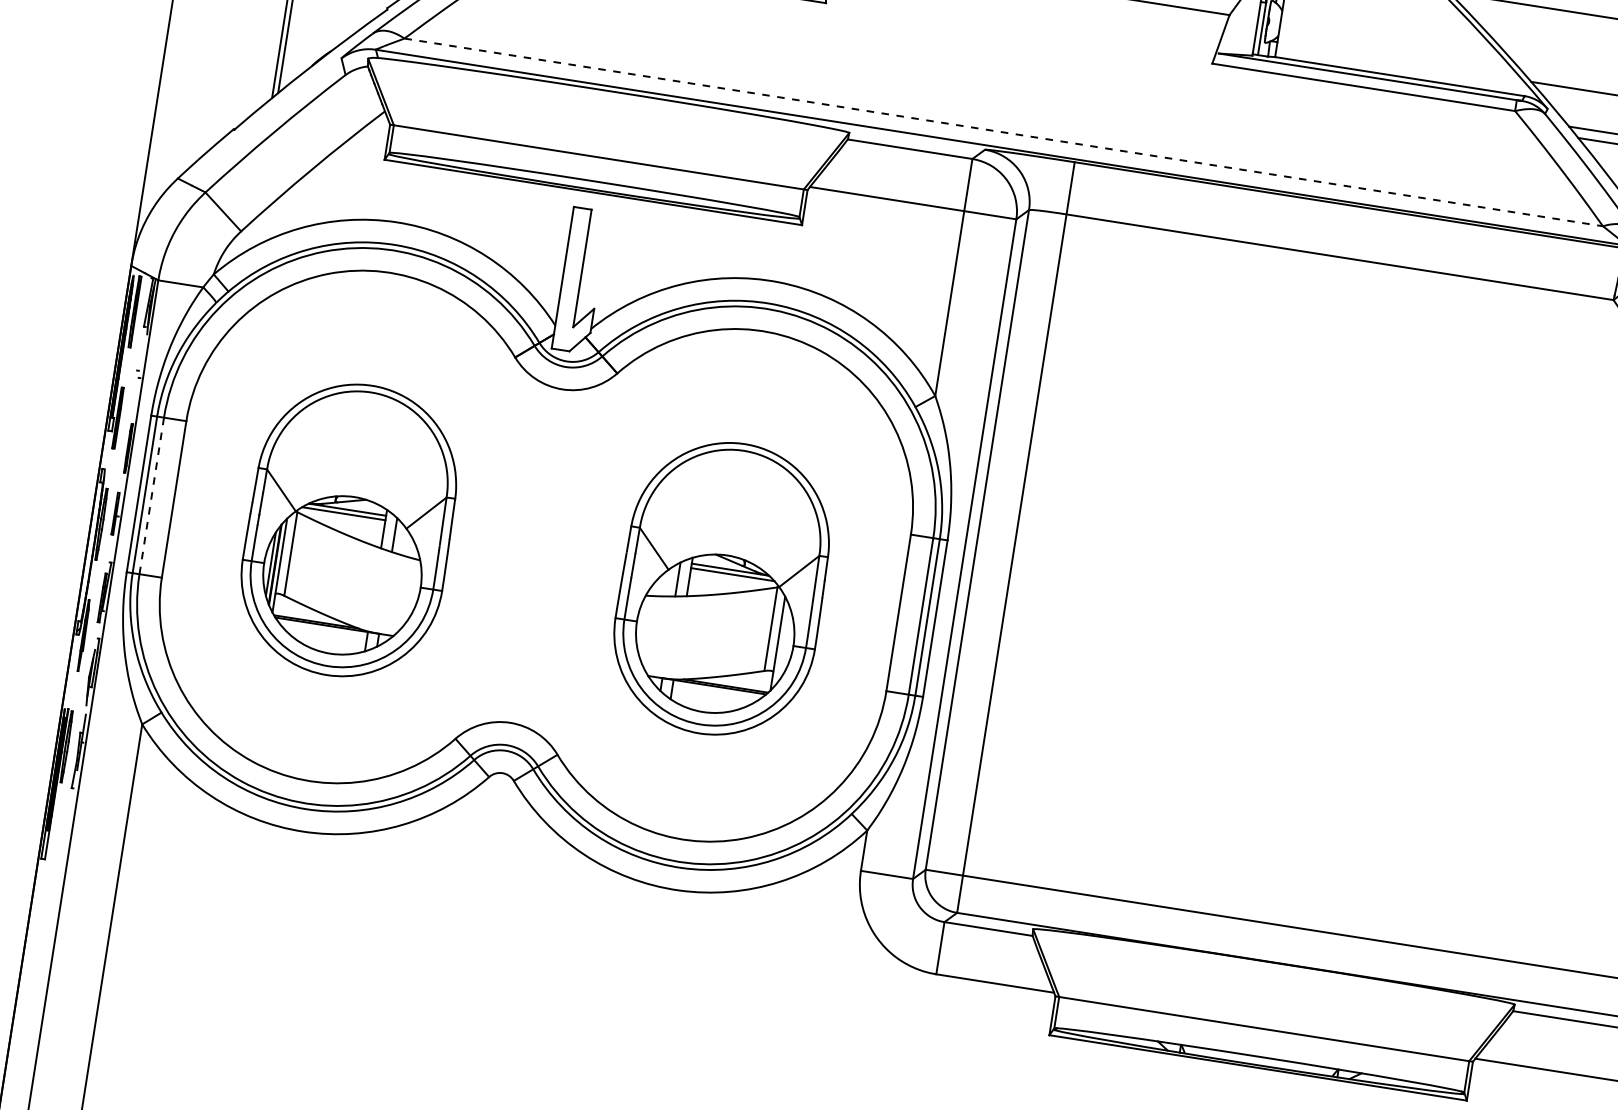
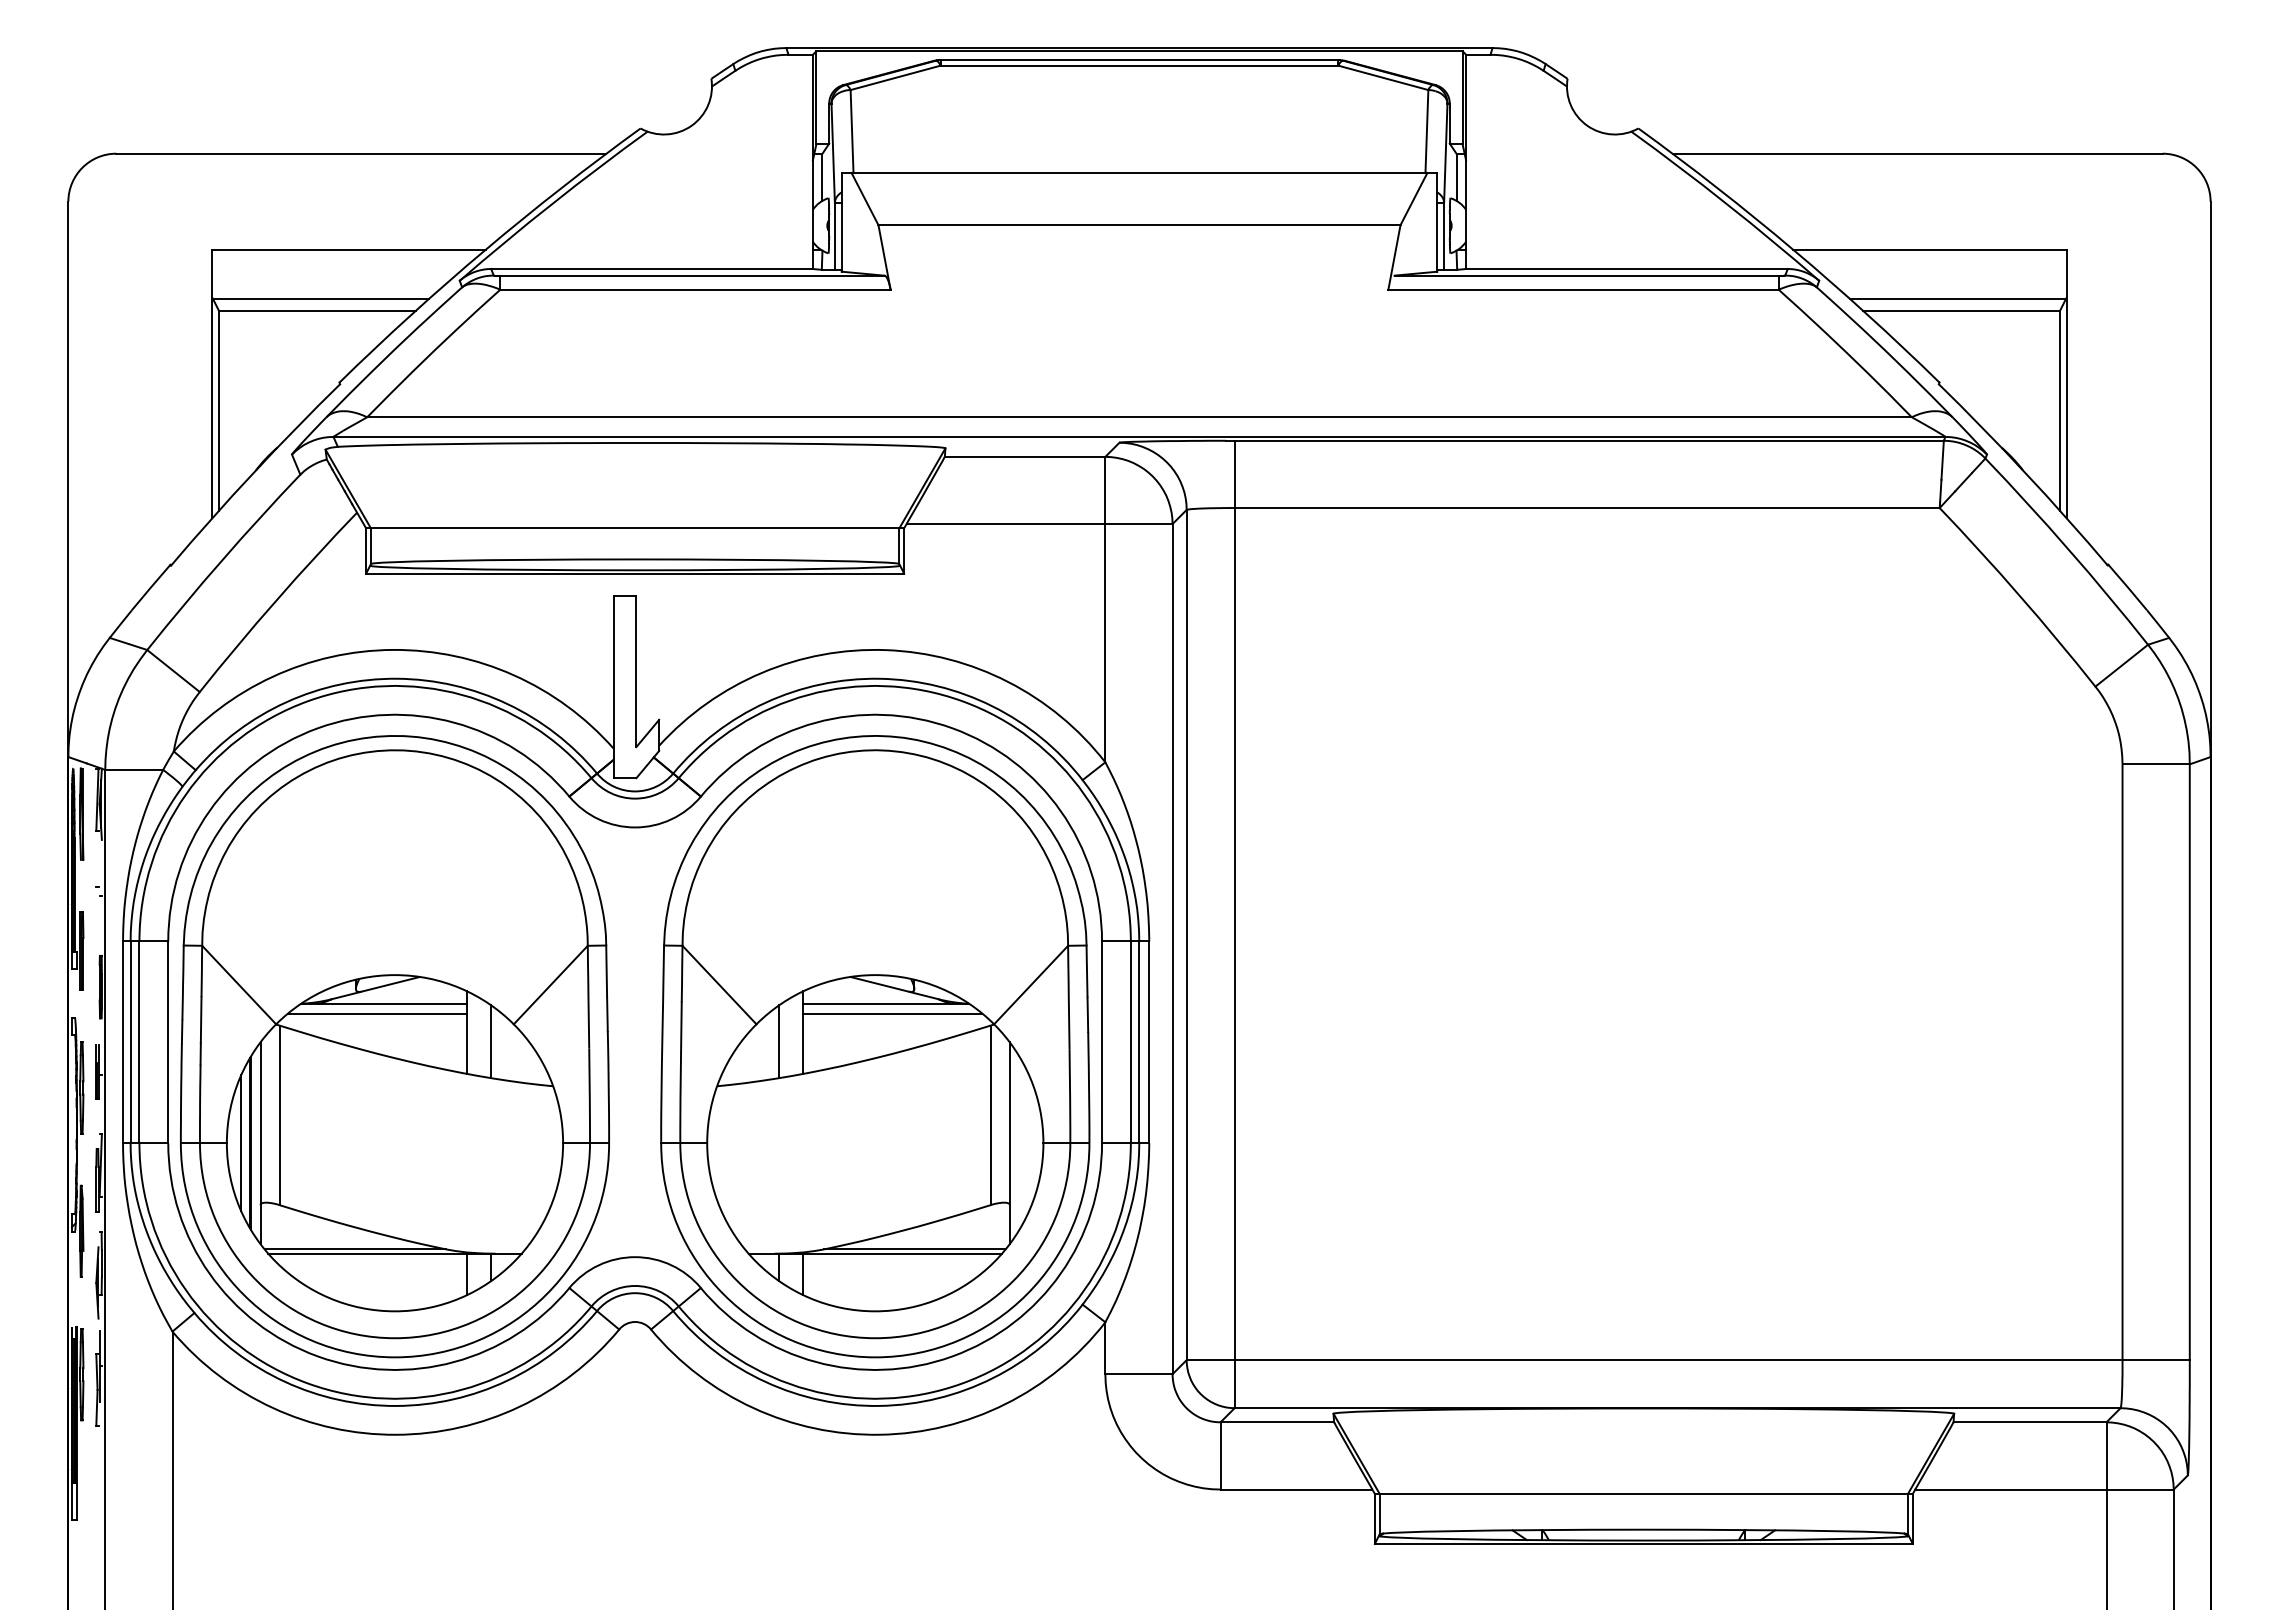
line: (1003, 132) -> (1139, 417), dashed -> solid
line: (151, 496) -> (139, 1042), dashed -> solid
part: (349, 530) -> (394, 1046), size x1.67
part: (722, 588) -> (875, 1046), size x1.67

